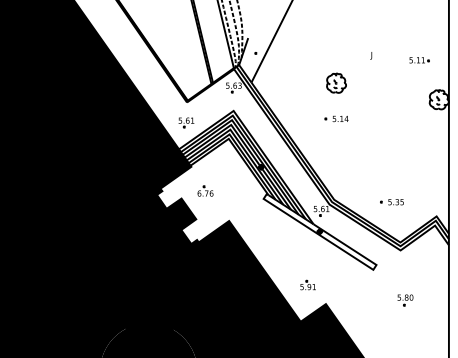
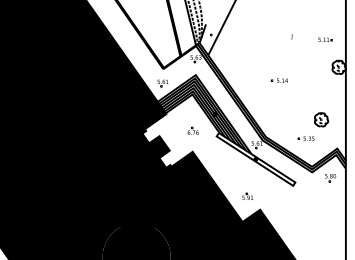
part: (336, 82) -> (321, 119), moved
part: (335, 118) -> (278, 80), moved
part: (204, 190) -> (192, 130), moved
part: (405, 300) -> (330, 178), moved

